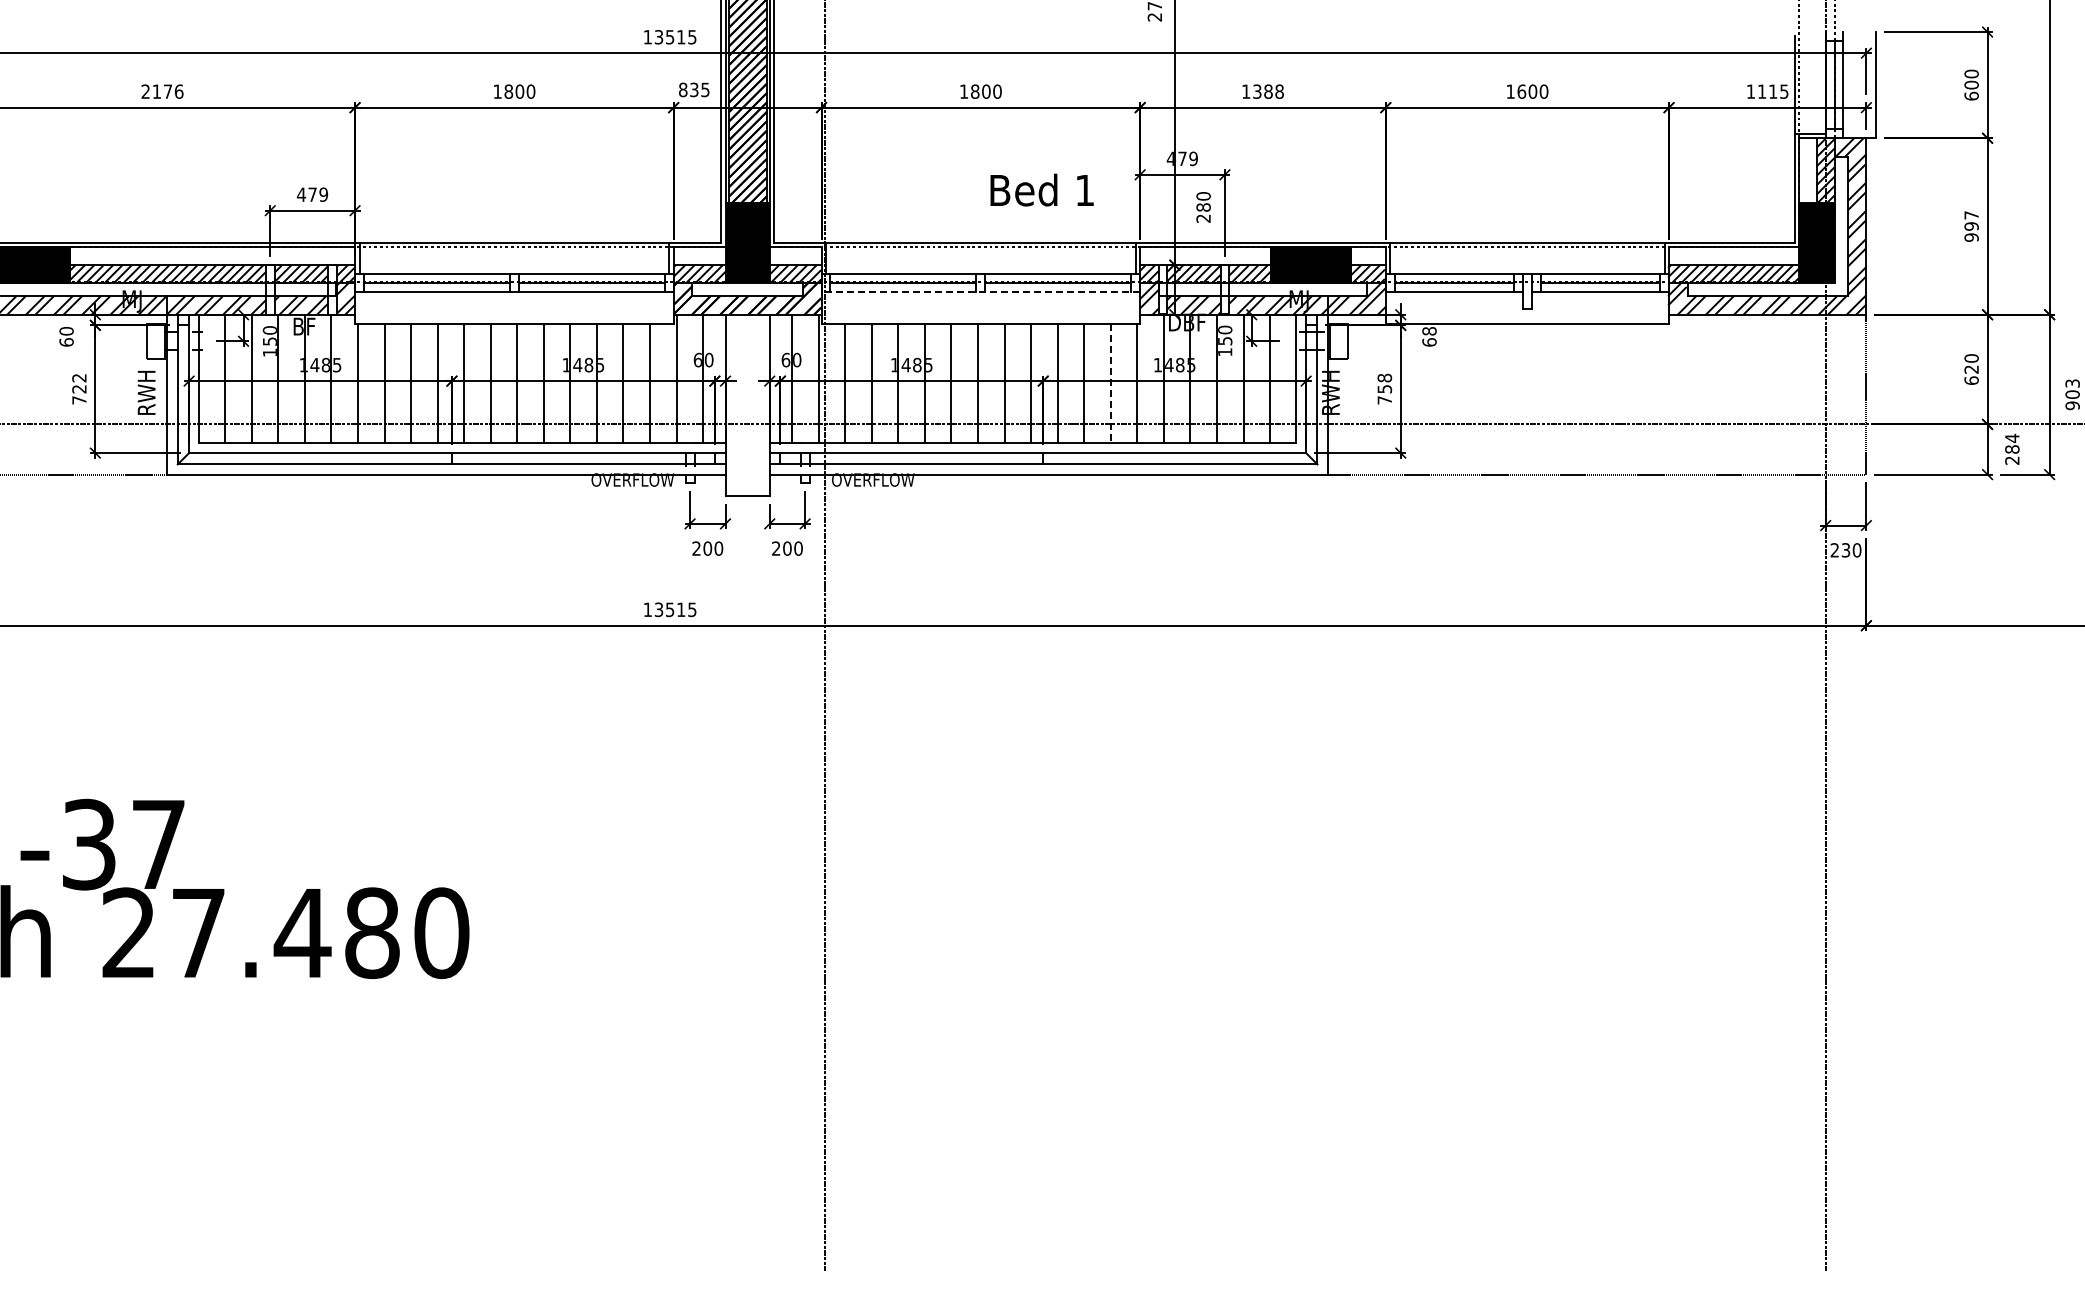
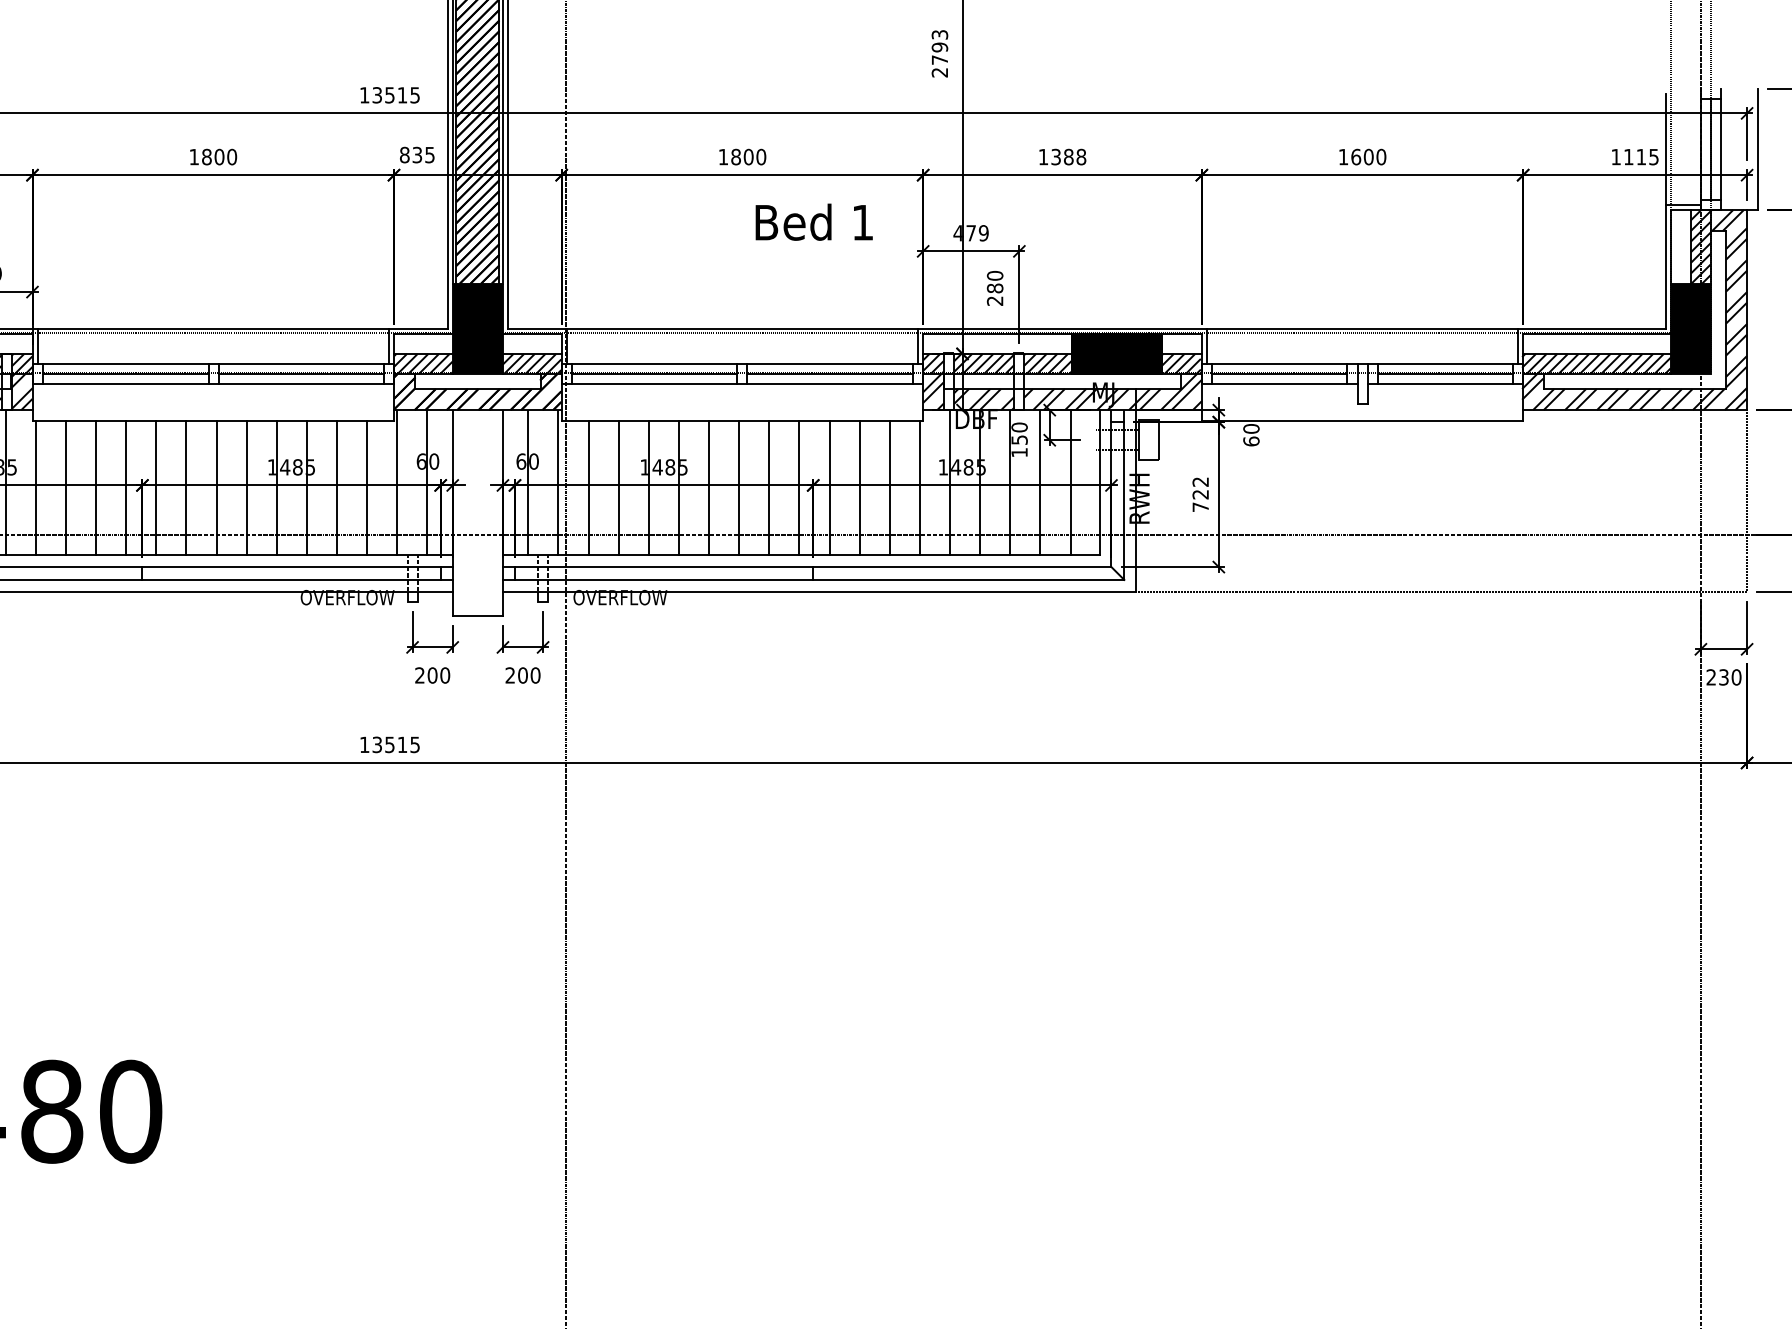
text: (1041, 189) -> (813, 221), moved
line: (980, 291) -> (742, 383), dashed -> solid
text: (1429, 331) -> (1251, 429), 68 -> 60
line: (1110, 383) -> (889, 488), dashed -> solid
text: (1384, 383) -> (1200, 488), 758 -> 722

